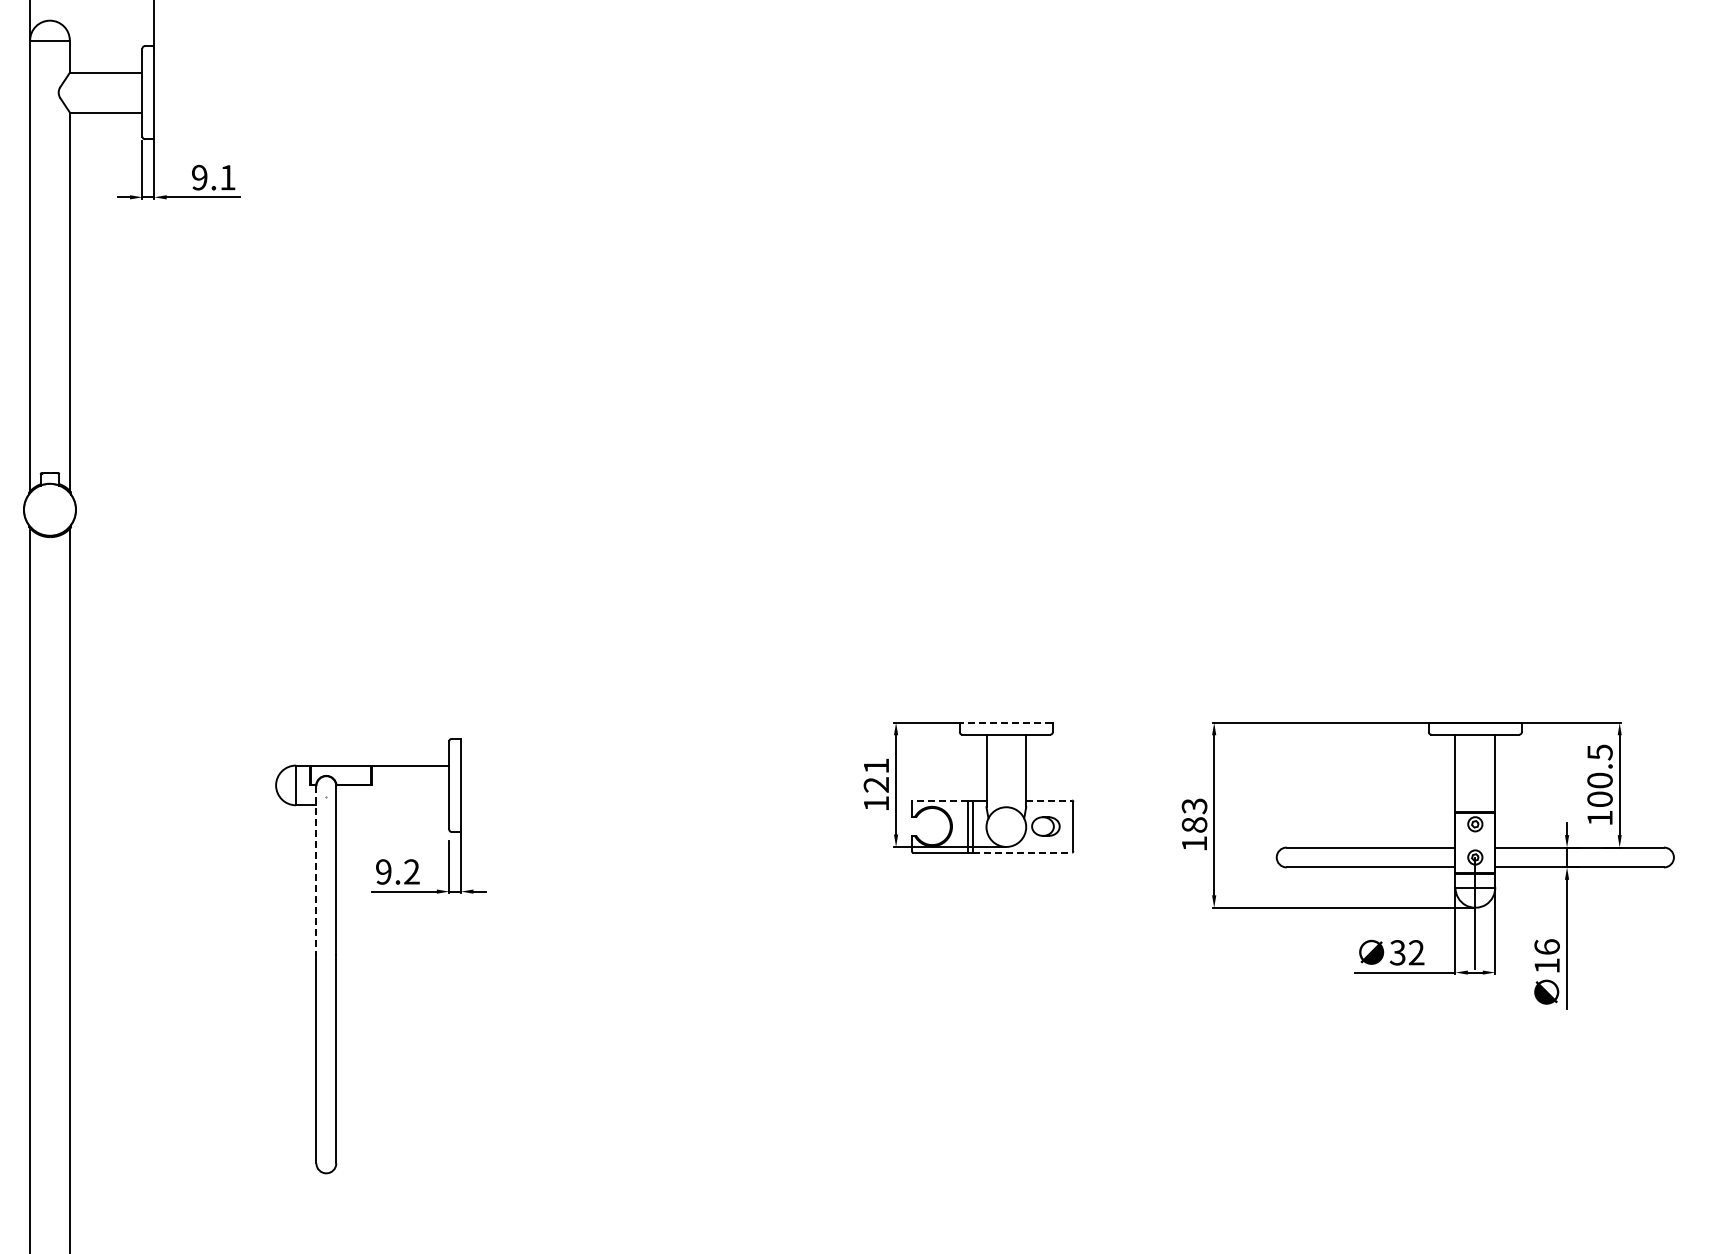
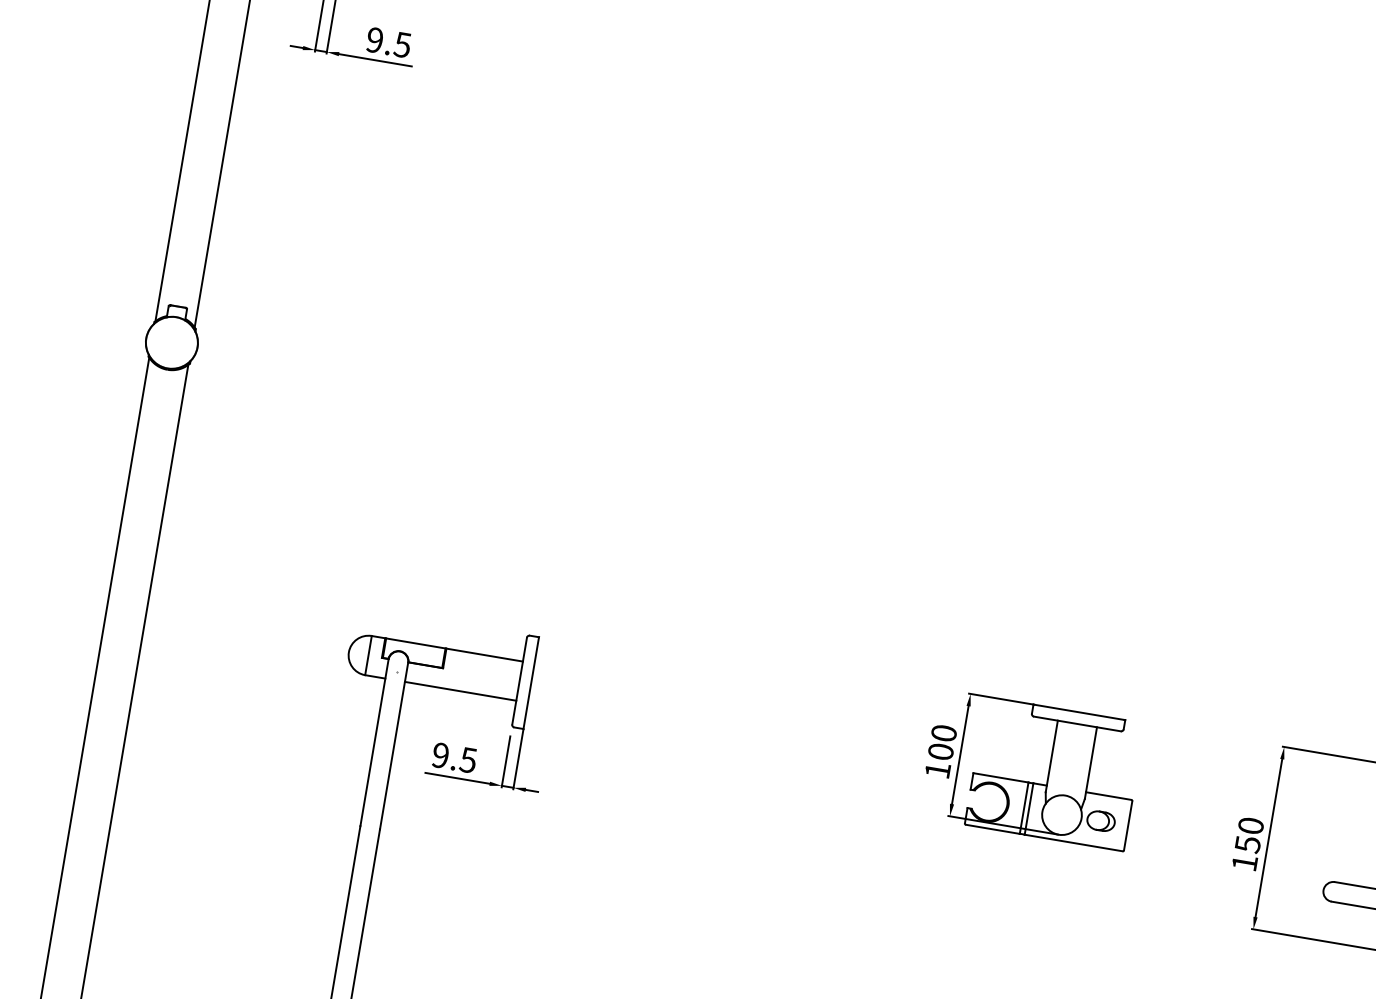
text: (227, 177) -> (402, 44), 9.1 -> 9.5
line: (1006, 722) -> (1079, 712), dashed -> solid
text: (876, 775) -> (942, 742), 121 -> 100
line: (939, 800) -> (1000, 777), dashed -> solid
line: (1049, 800) -> (1108, 796), dashed -> solid
line: (392, 805) -> (460, 691), added
text: (1194, 815) -> (1249, 835), 183 -> 150
line: (1022, 852) -> (1073, 842), dashed -> solid
line: (316, 871) -> (374, 743), dashed -> solid
text: (411, 871) -> (468, 759), 9.2 -> 9.5

